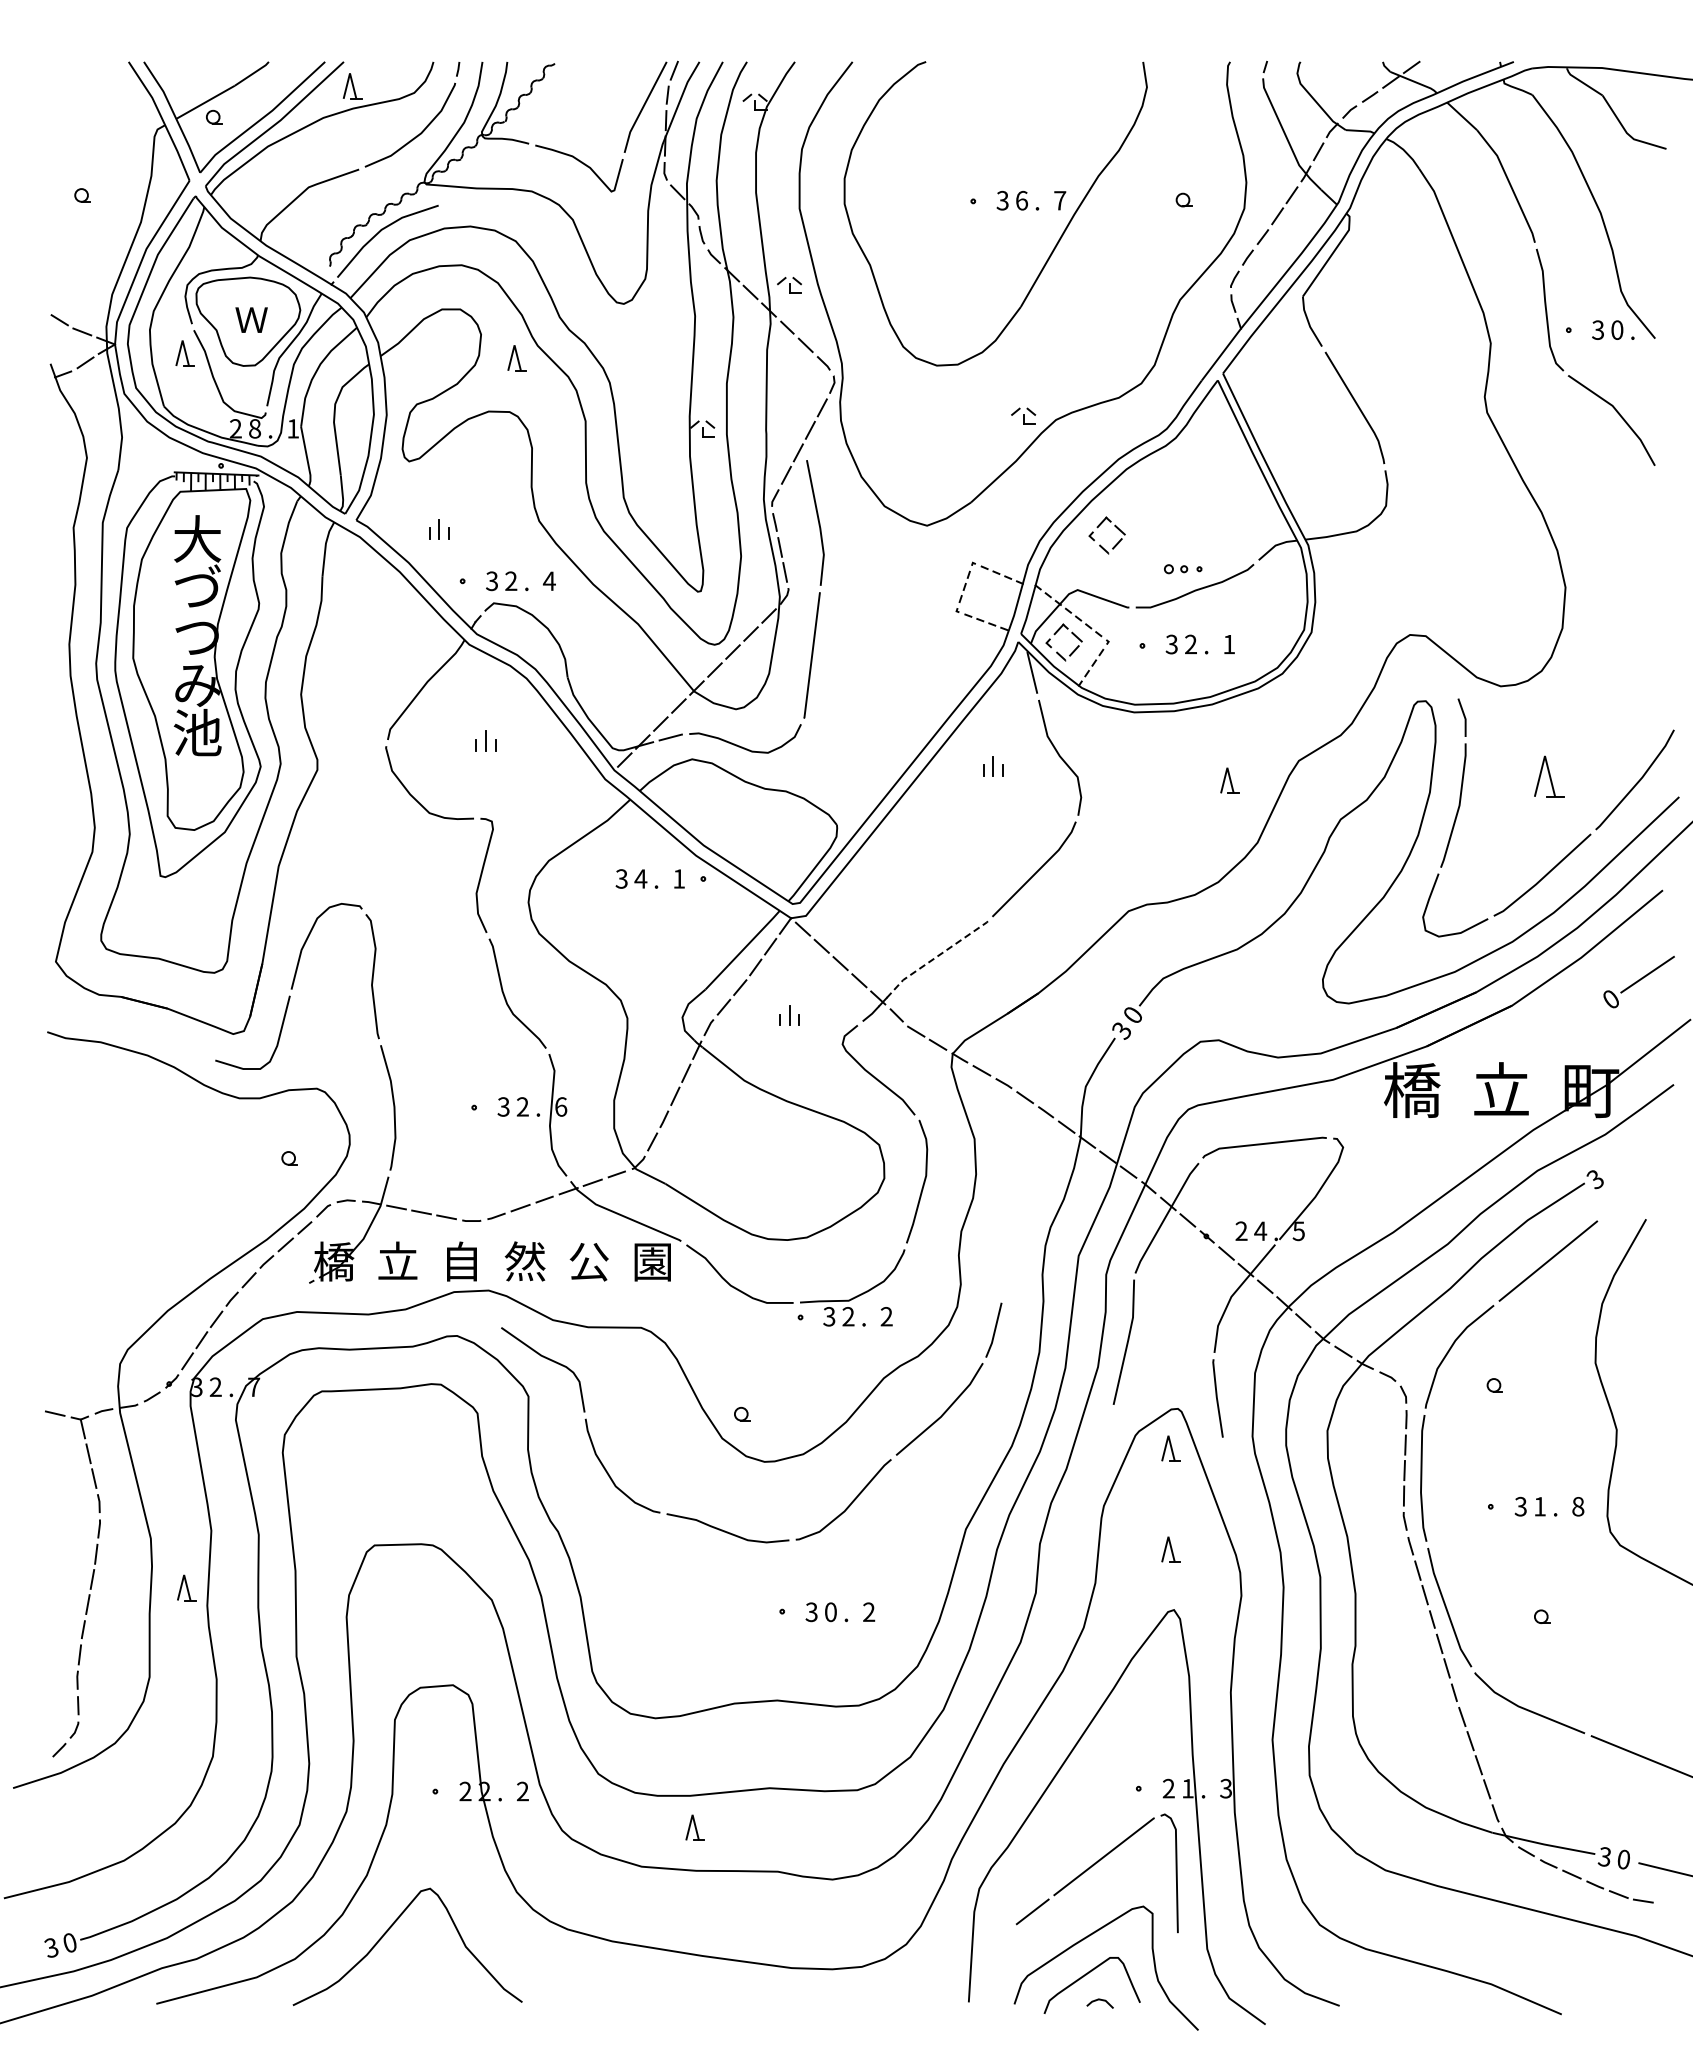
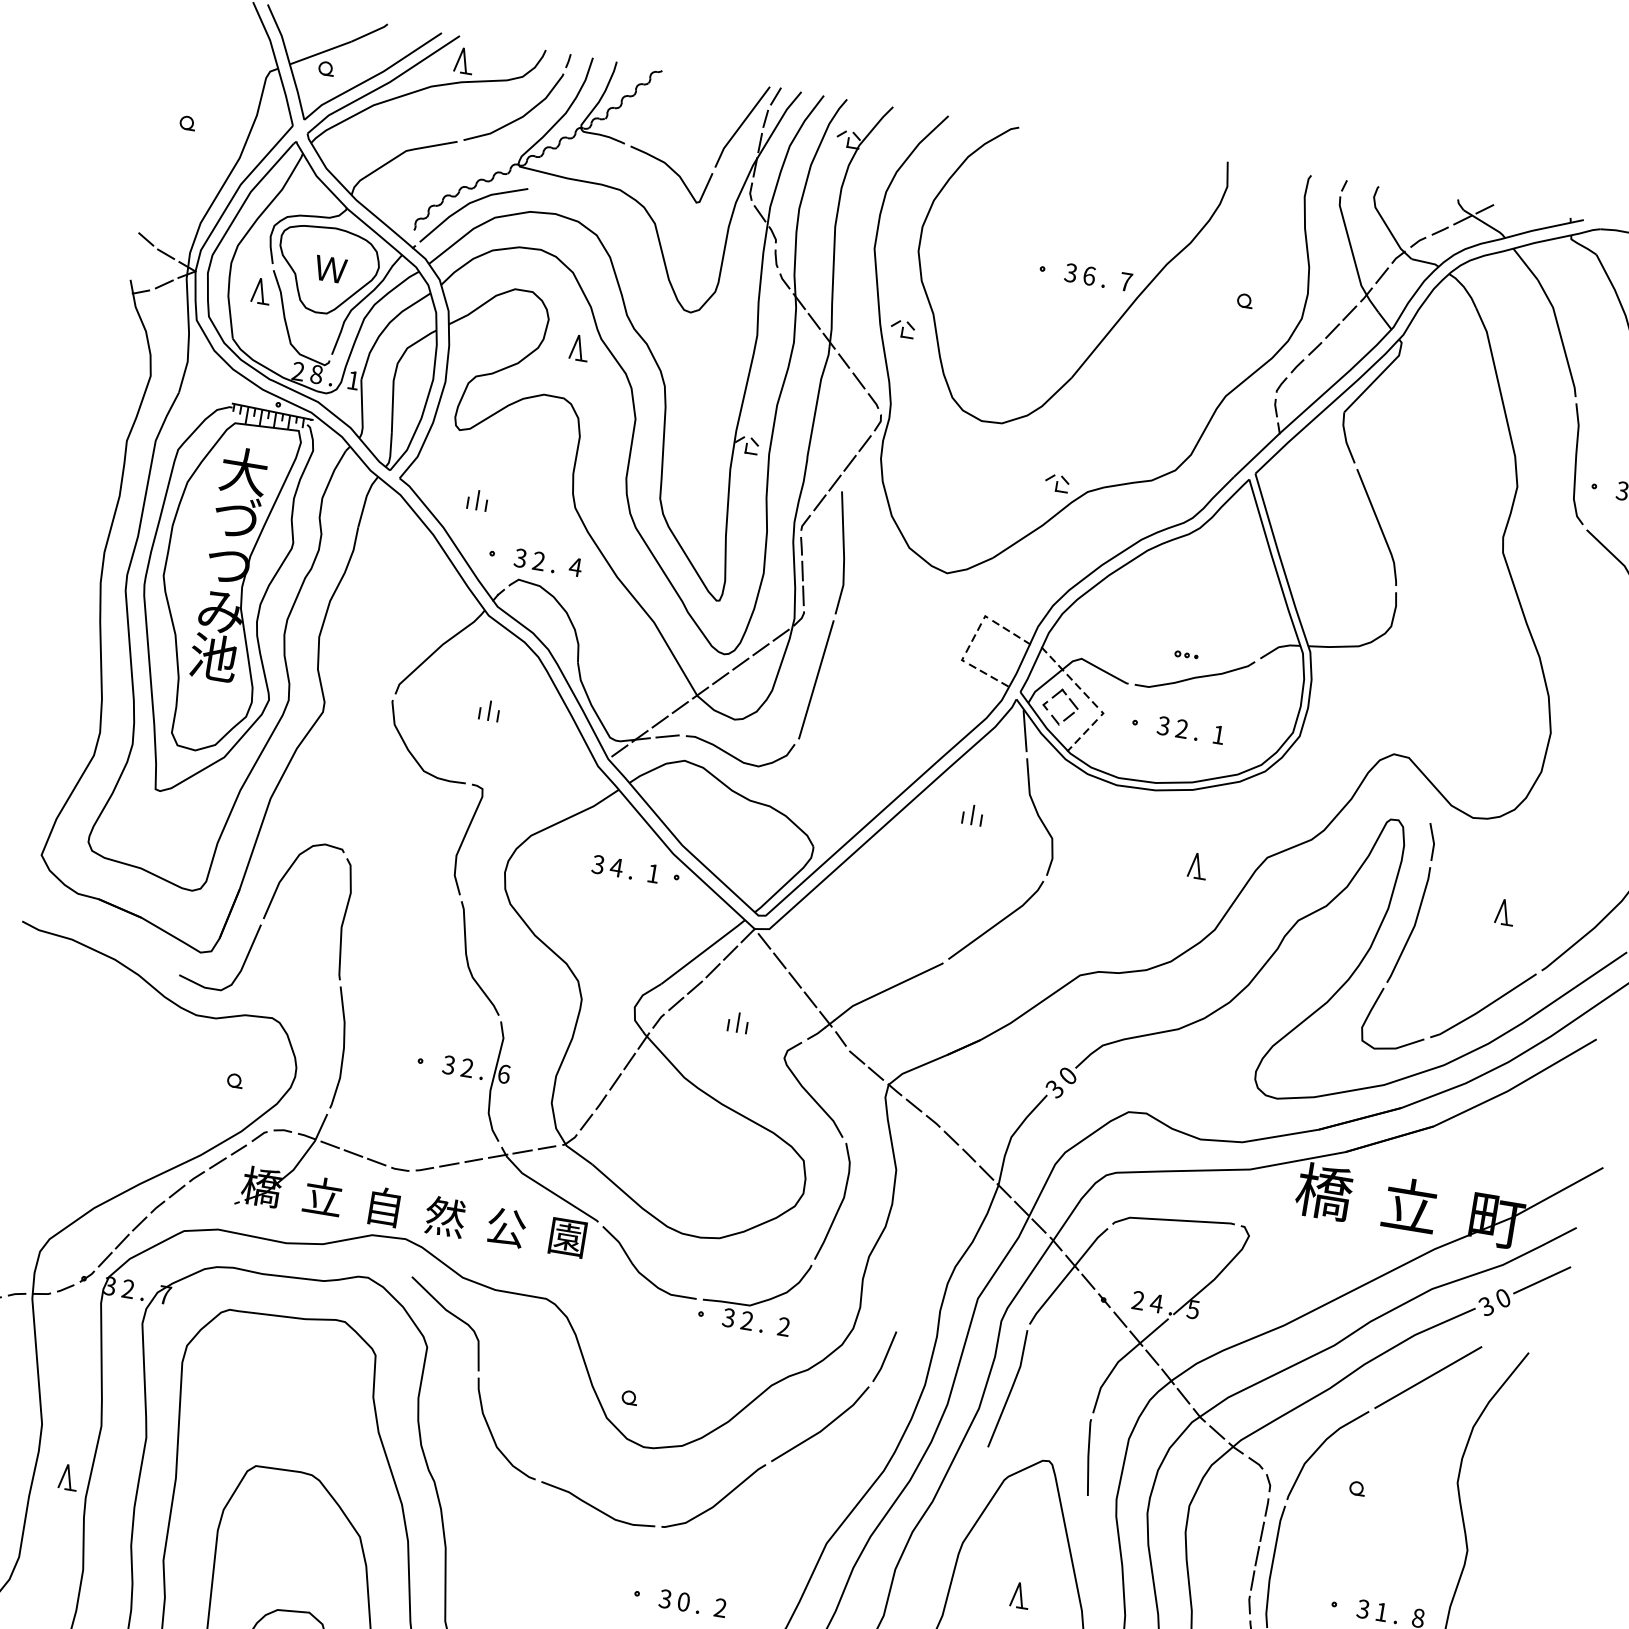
part: (789, 285) -> (902, 329), moved
part: (1100, 544) -> (1110, 618), removed
part: (1183, 568) -> (1186, 654), size x0.62
part: (1548, 776) -> (1504, 912), size x0.62
line: (936, 957) -> (888, 989), dashed -> solid
part: (1638, 981) -> (1532, 1285), moved
part: (1170, 1448) -> (1035, 1498), removed

